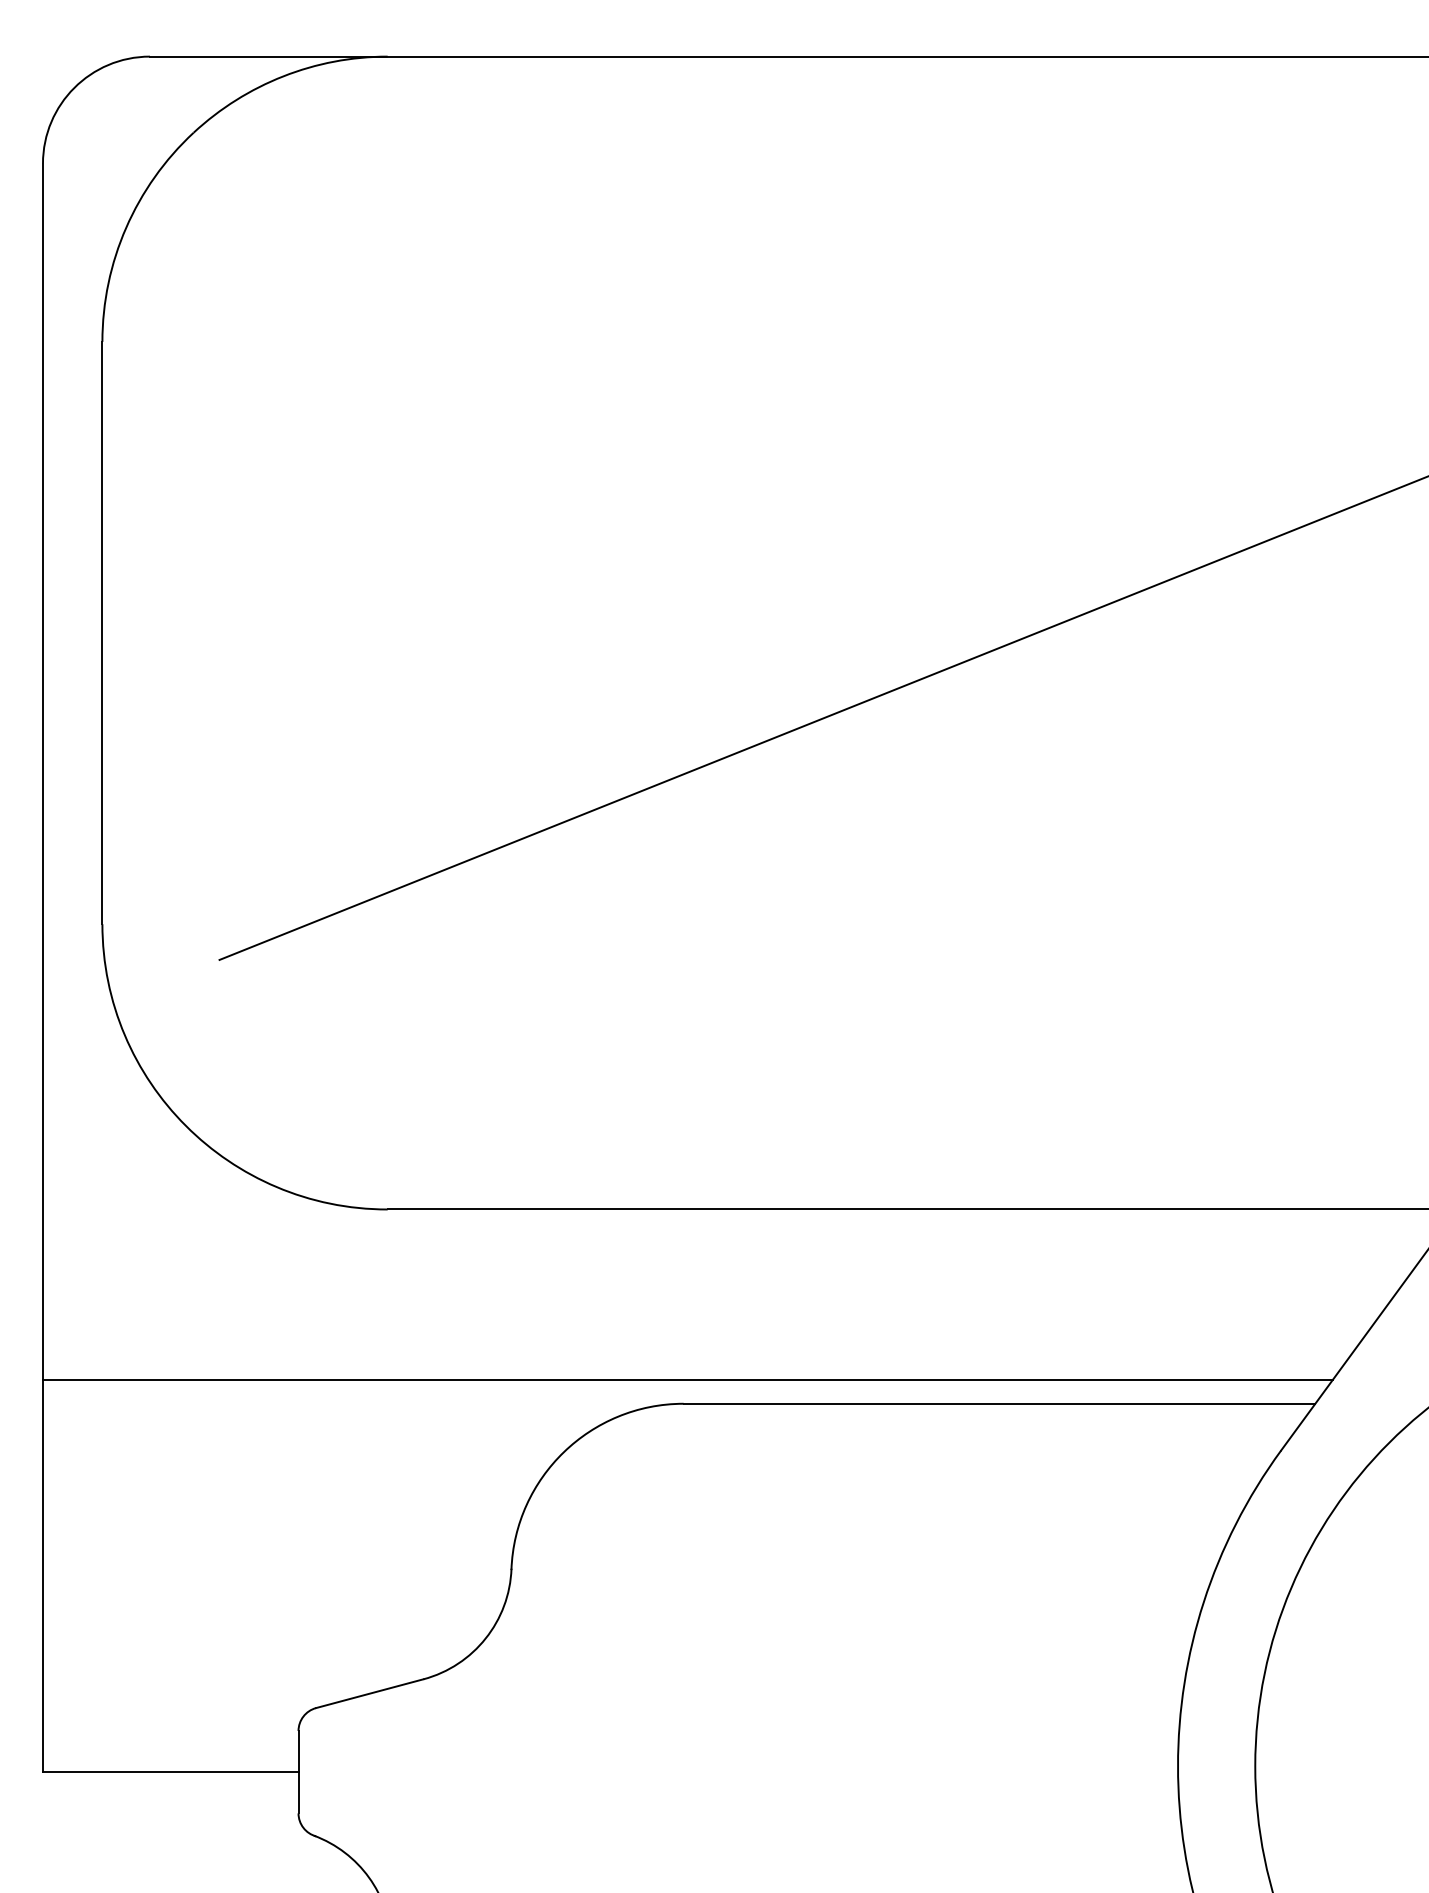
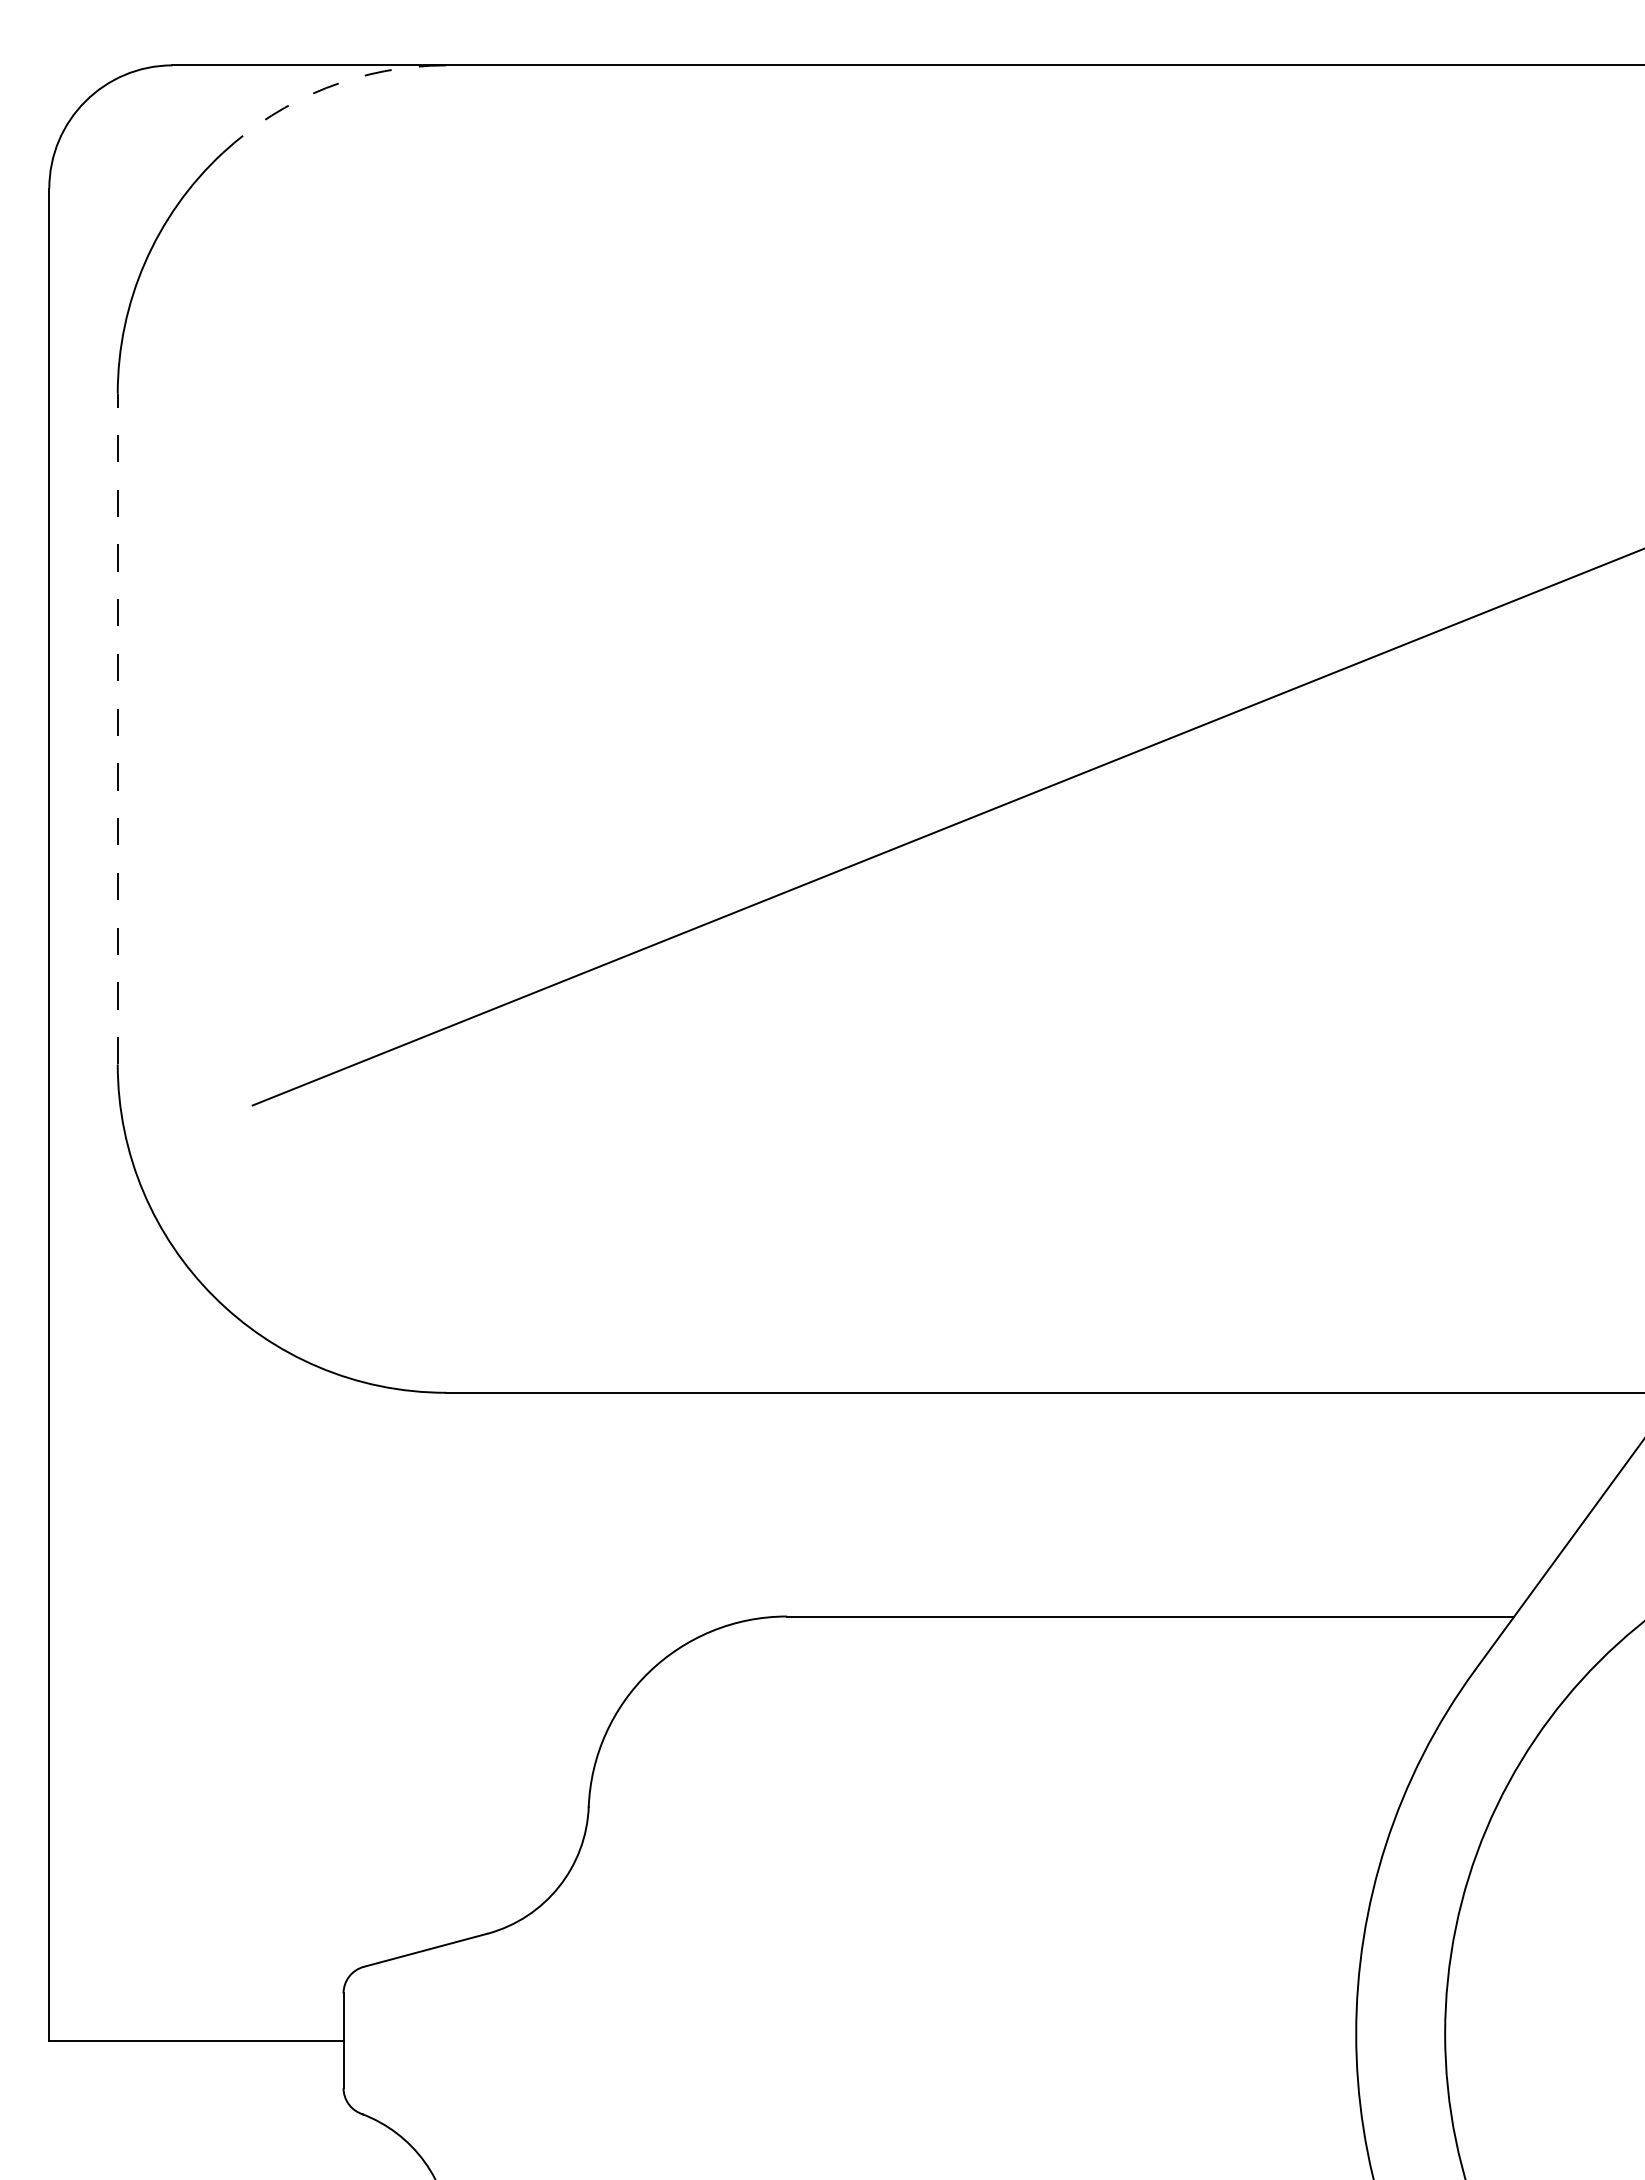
arc: (283, 76) -> (326, 88), solid -> dashed
line: (102, 632) -> (117, 728), solid -> dashed
line: (687, 1380) -> (791, 1589), removed

